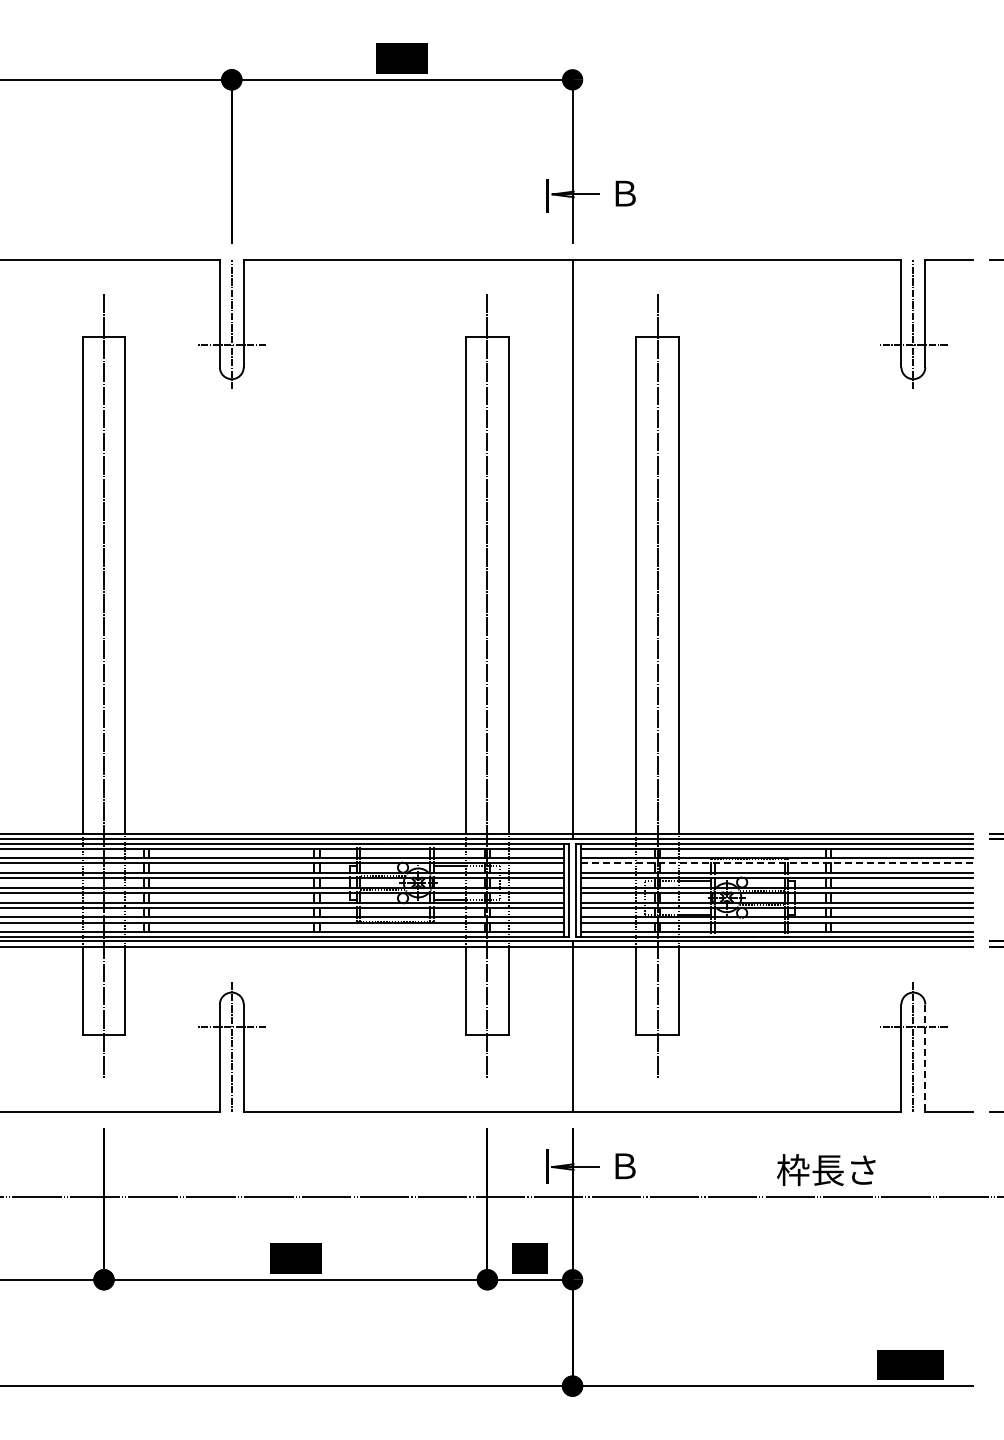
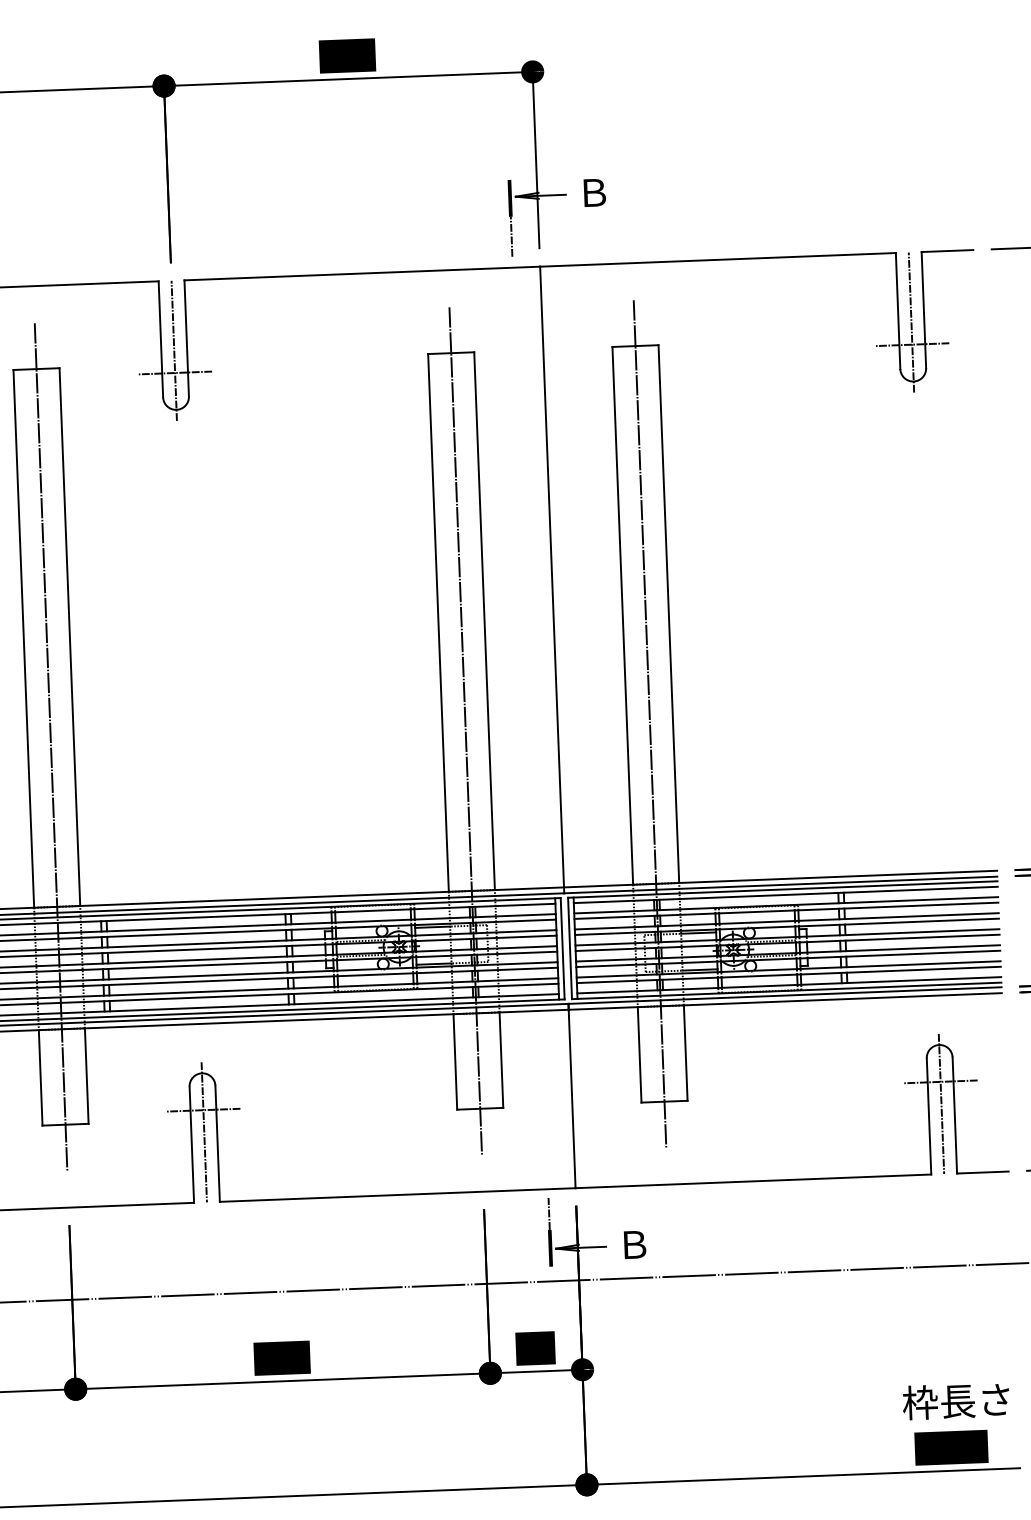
line: (547, 230) -> (511, 235), added
line: (777, 863) -> (786, 911), dashed -> solid
line: (925, 1058) -> (955, 1115), dashed -> solid
line: (547, 1134) -> (549, 1213), added
text: (826, 1170) -> (956, 1401), moved

